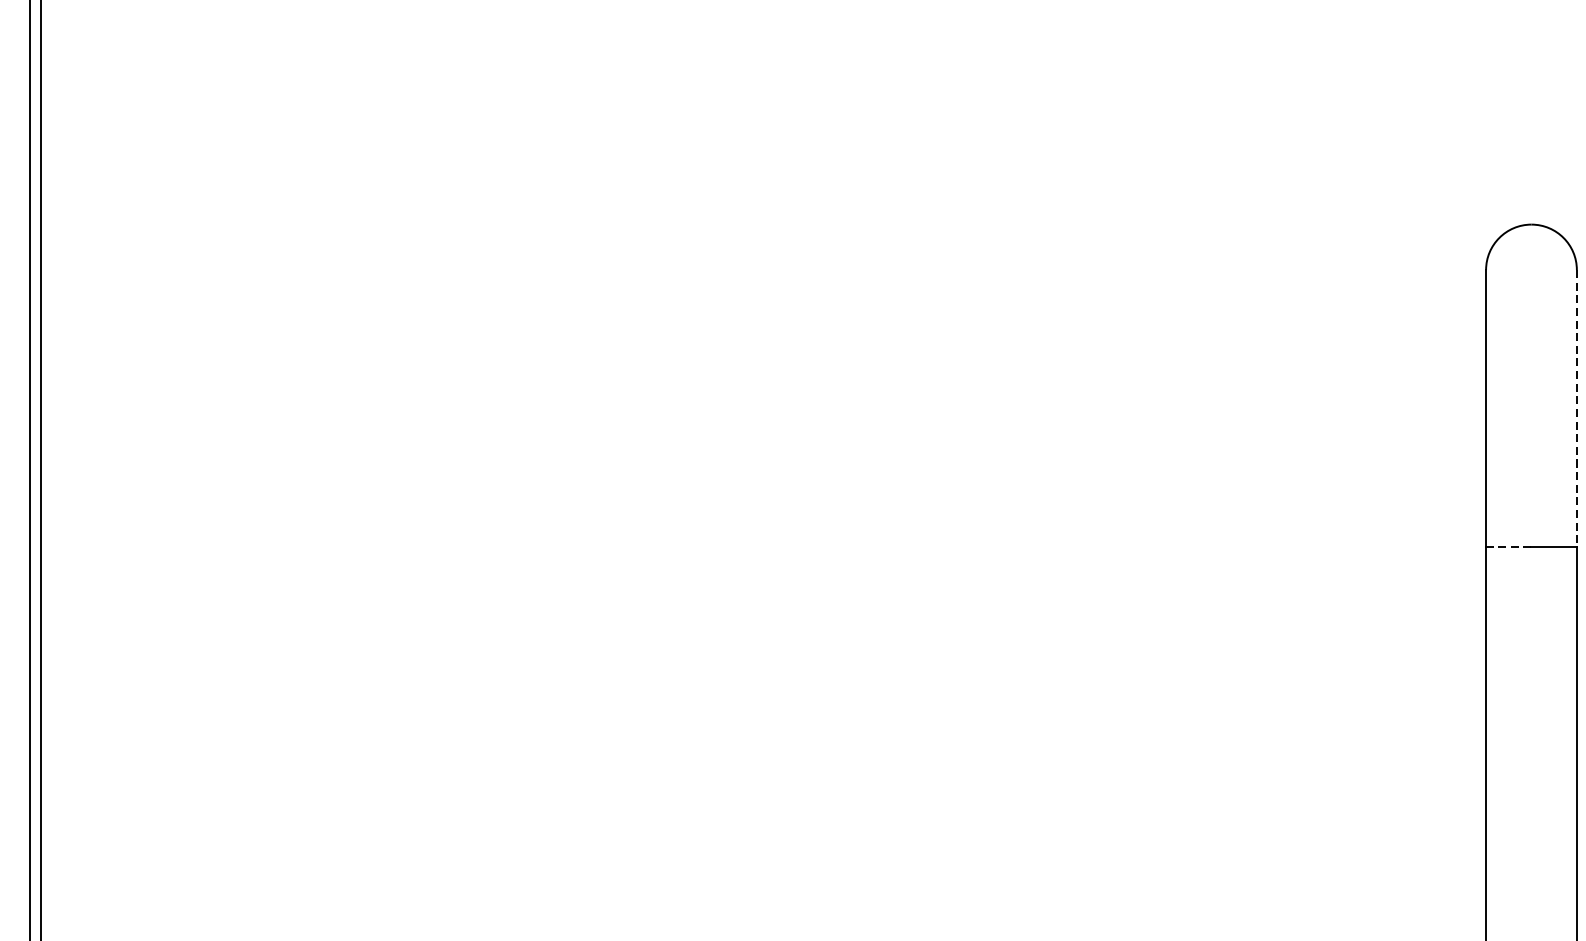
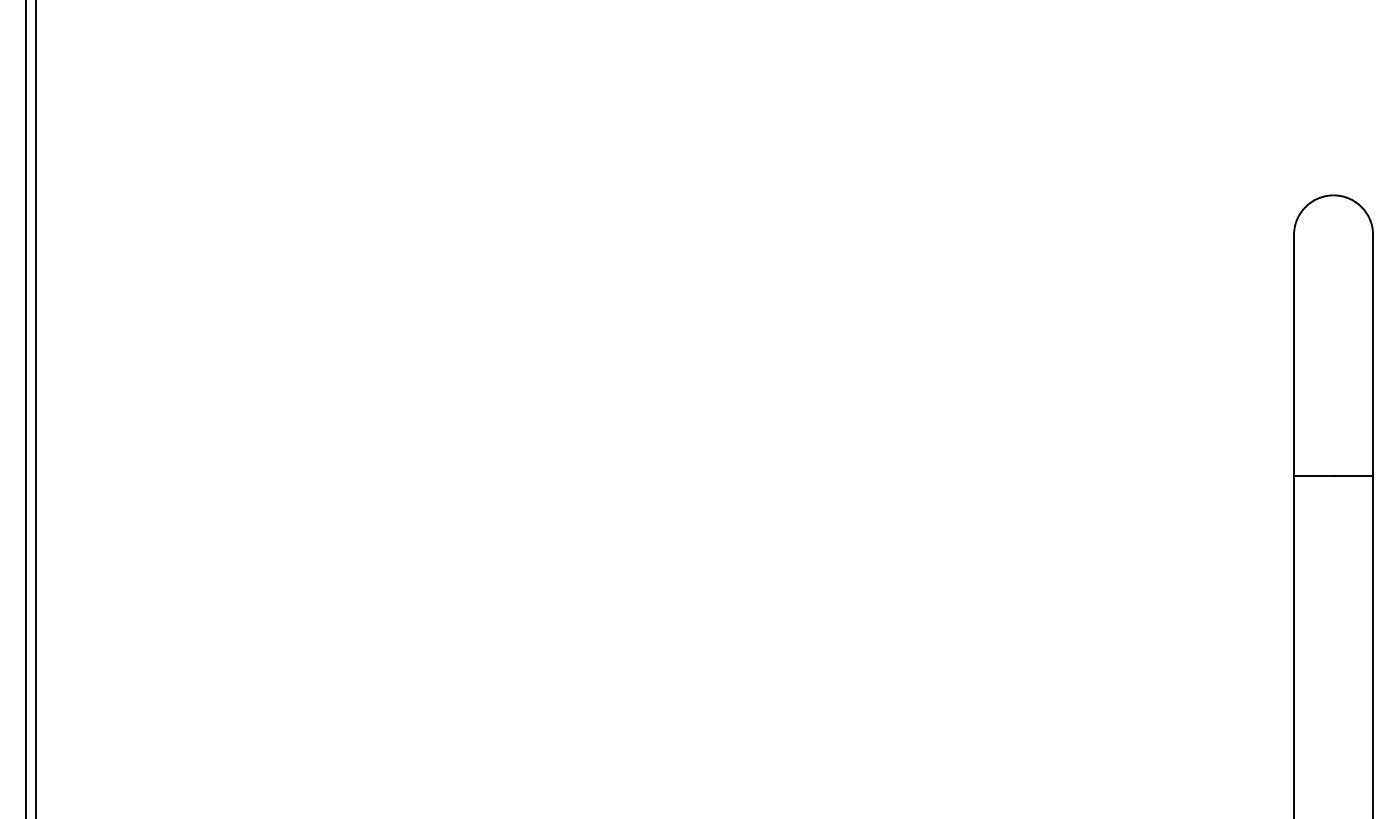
line: (1577, 408) -> (1373, 355), dashed -> solid
line: (1508, 547) -> (1313, 476), dashed -> solid

